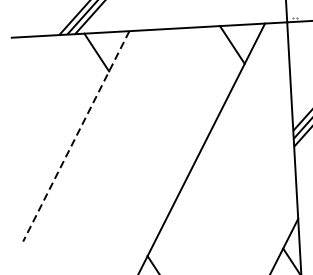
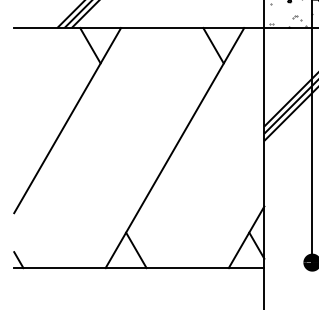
line: (76, 136) -> (67, 120), dashed -> solid

